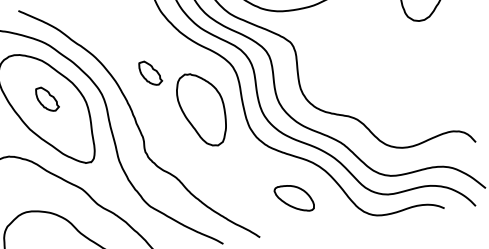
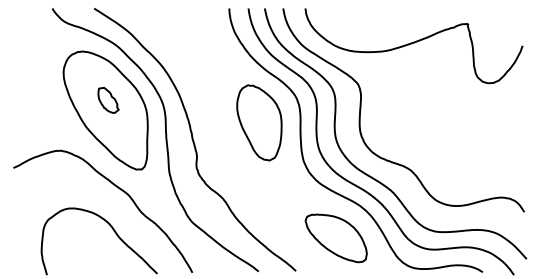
part: (150, 73) -> (214, 91), removed
part: (202, 109) -> (259, 122), moved
part: (293, 198) -> (335, 238), size x1.67

